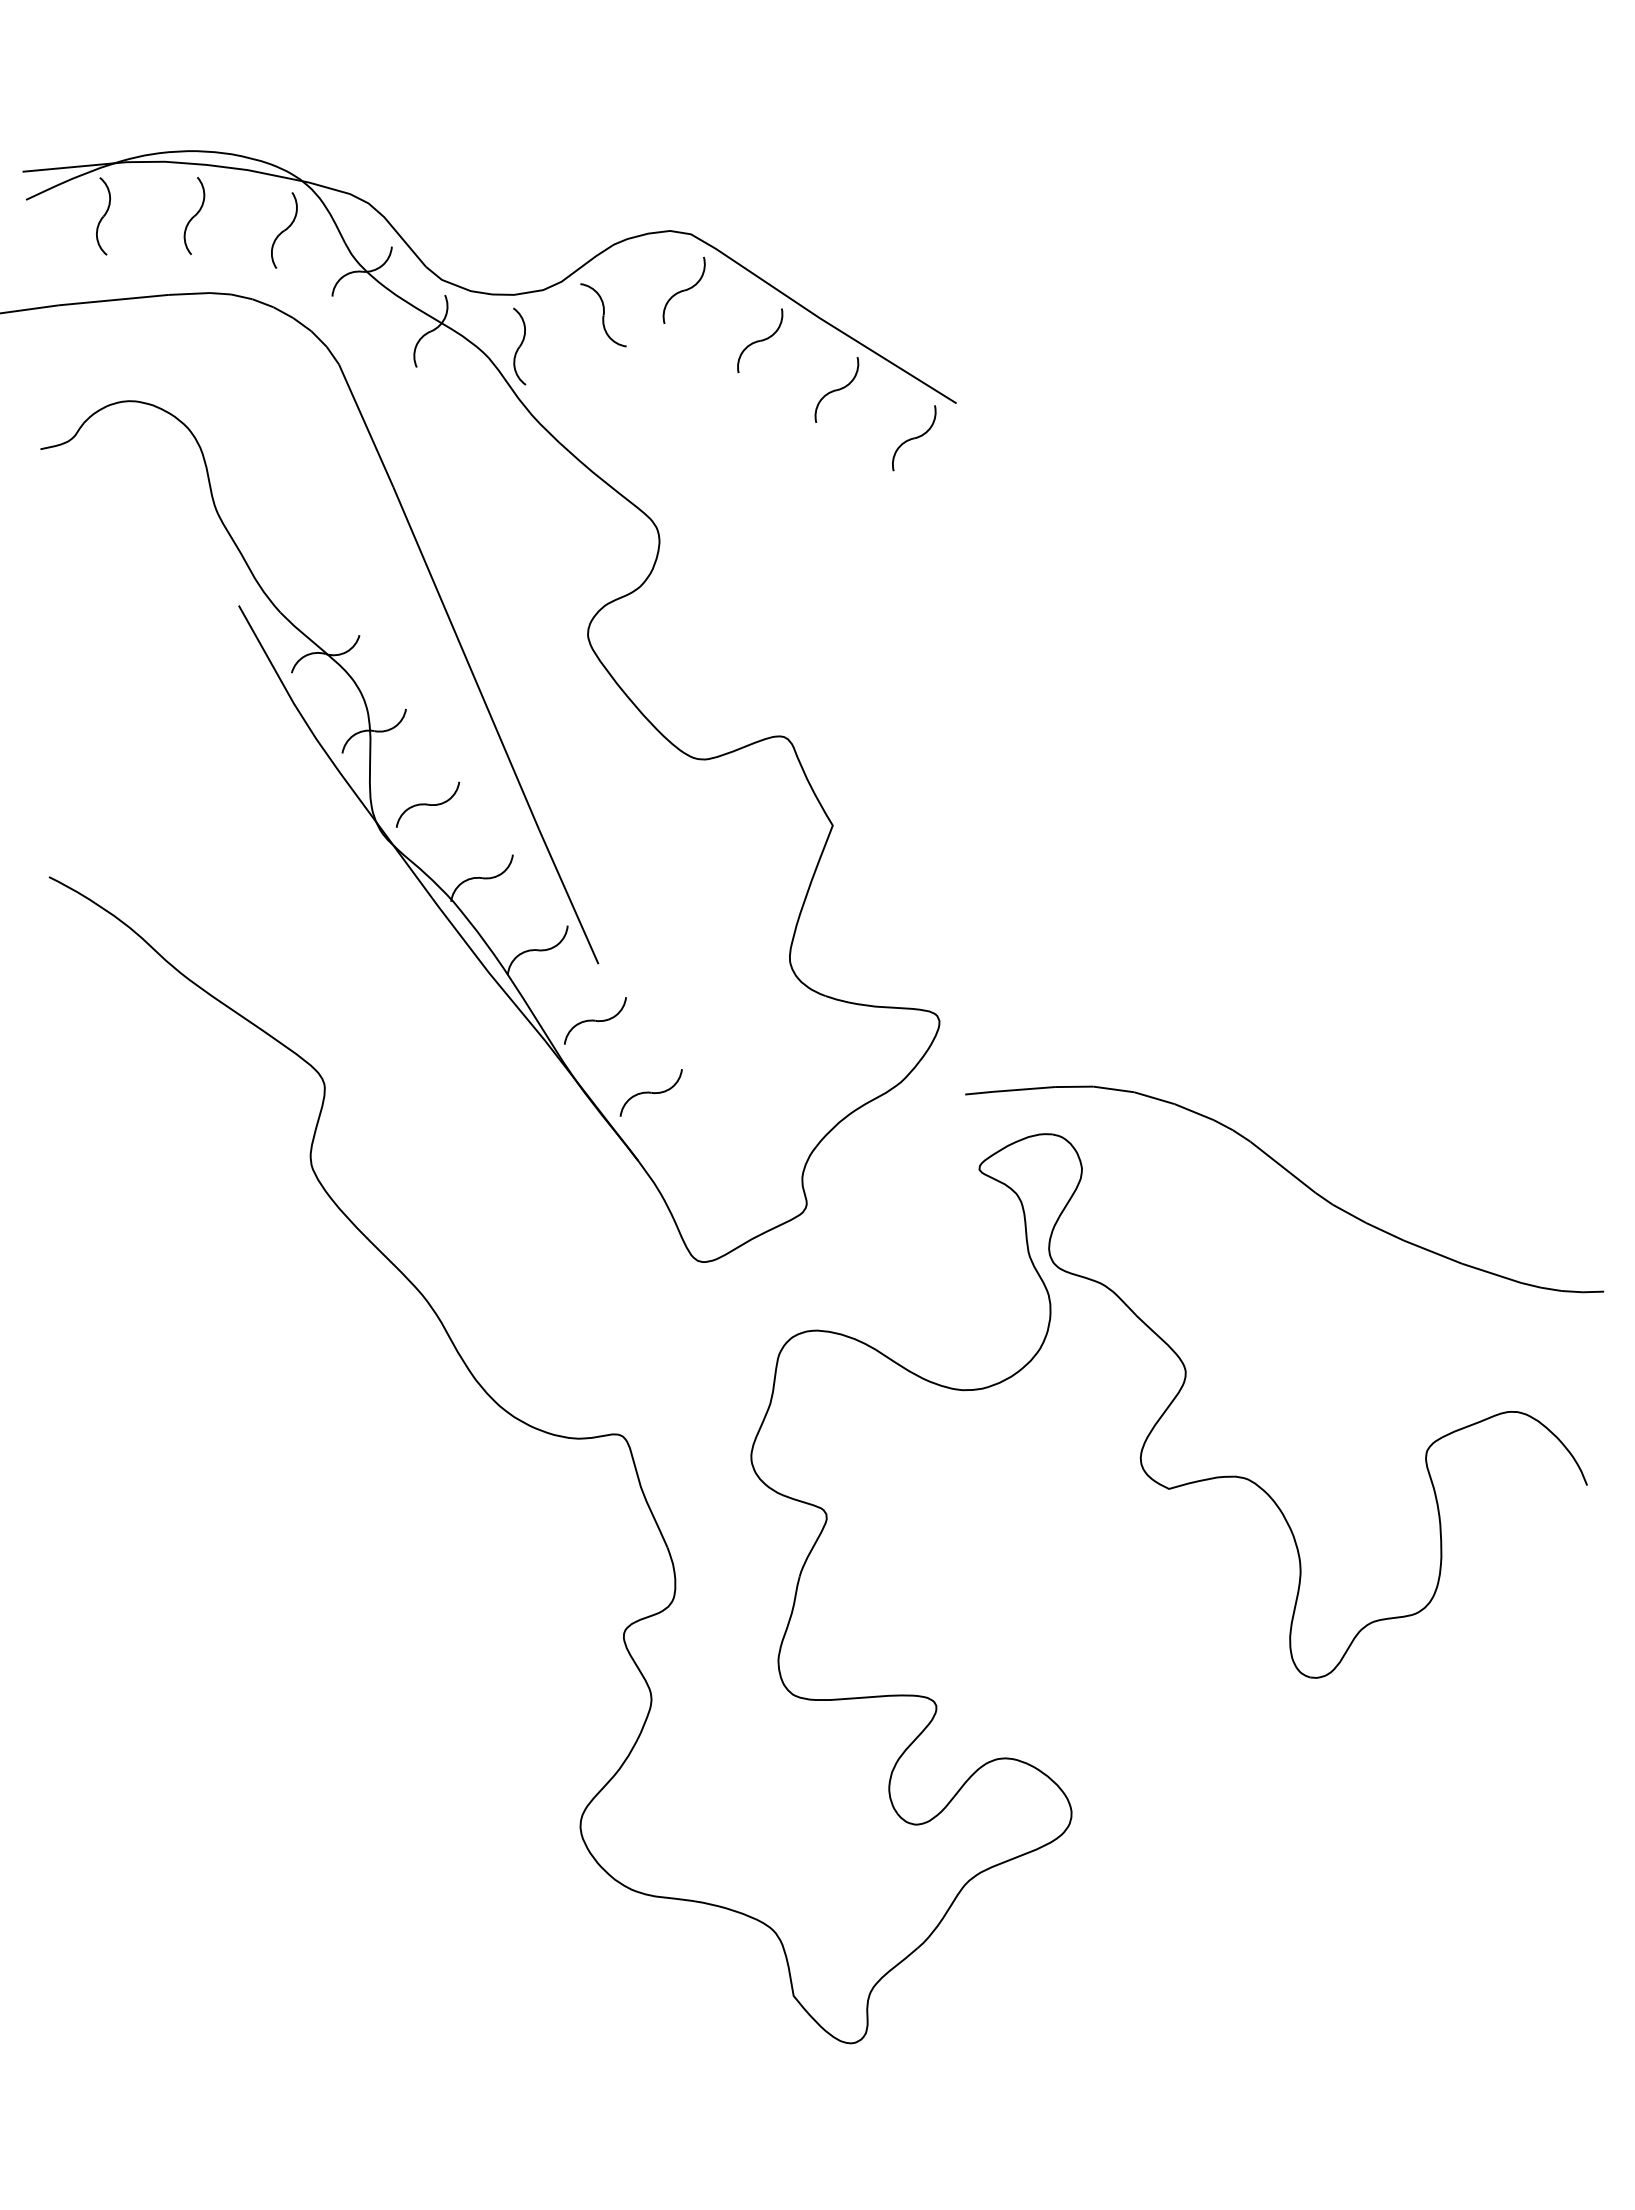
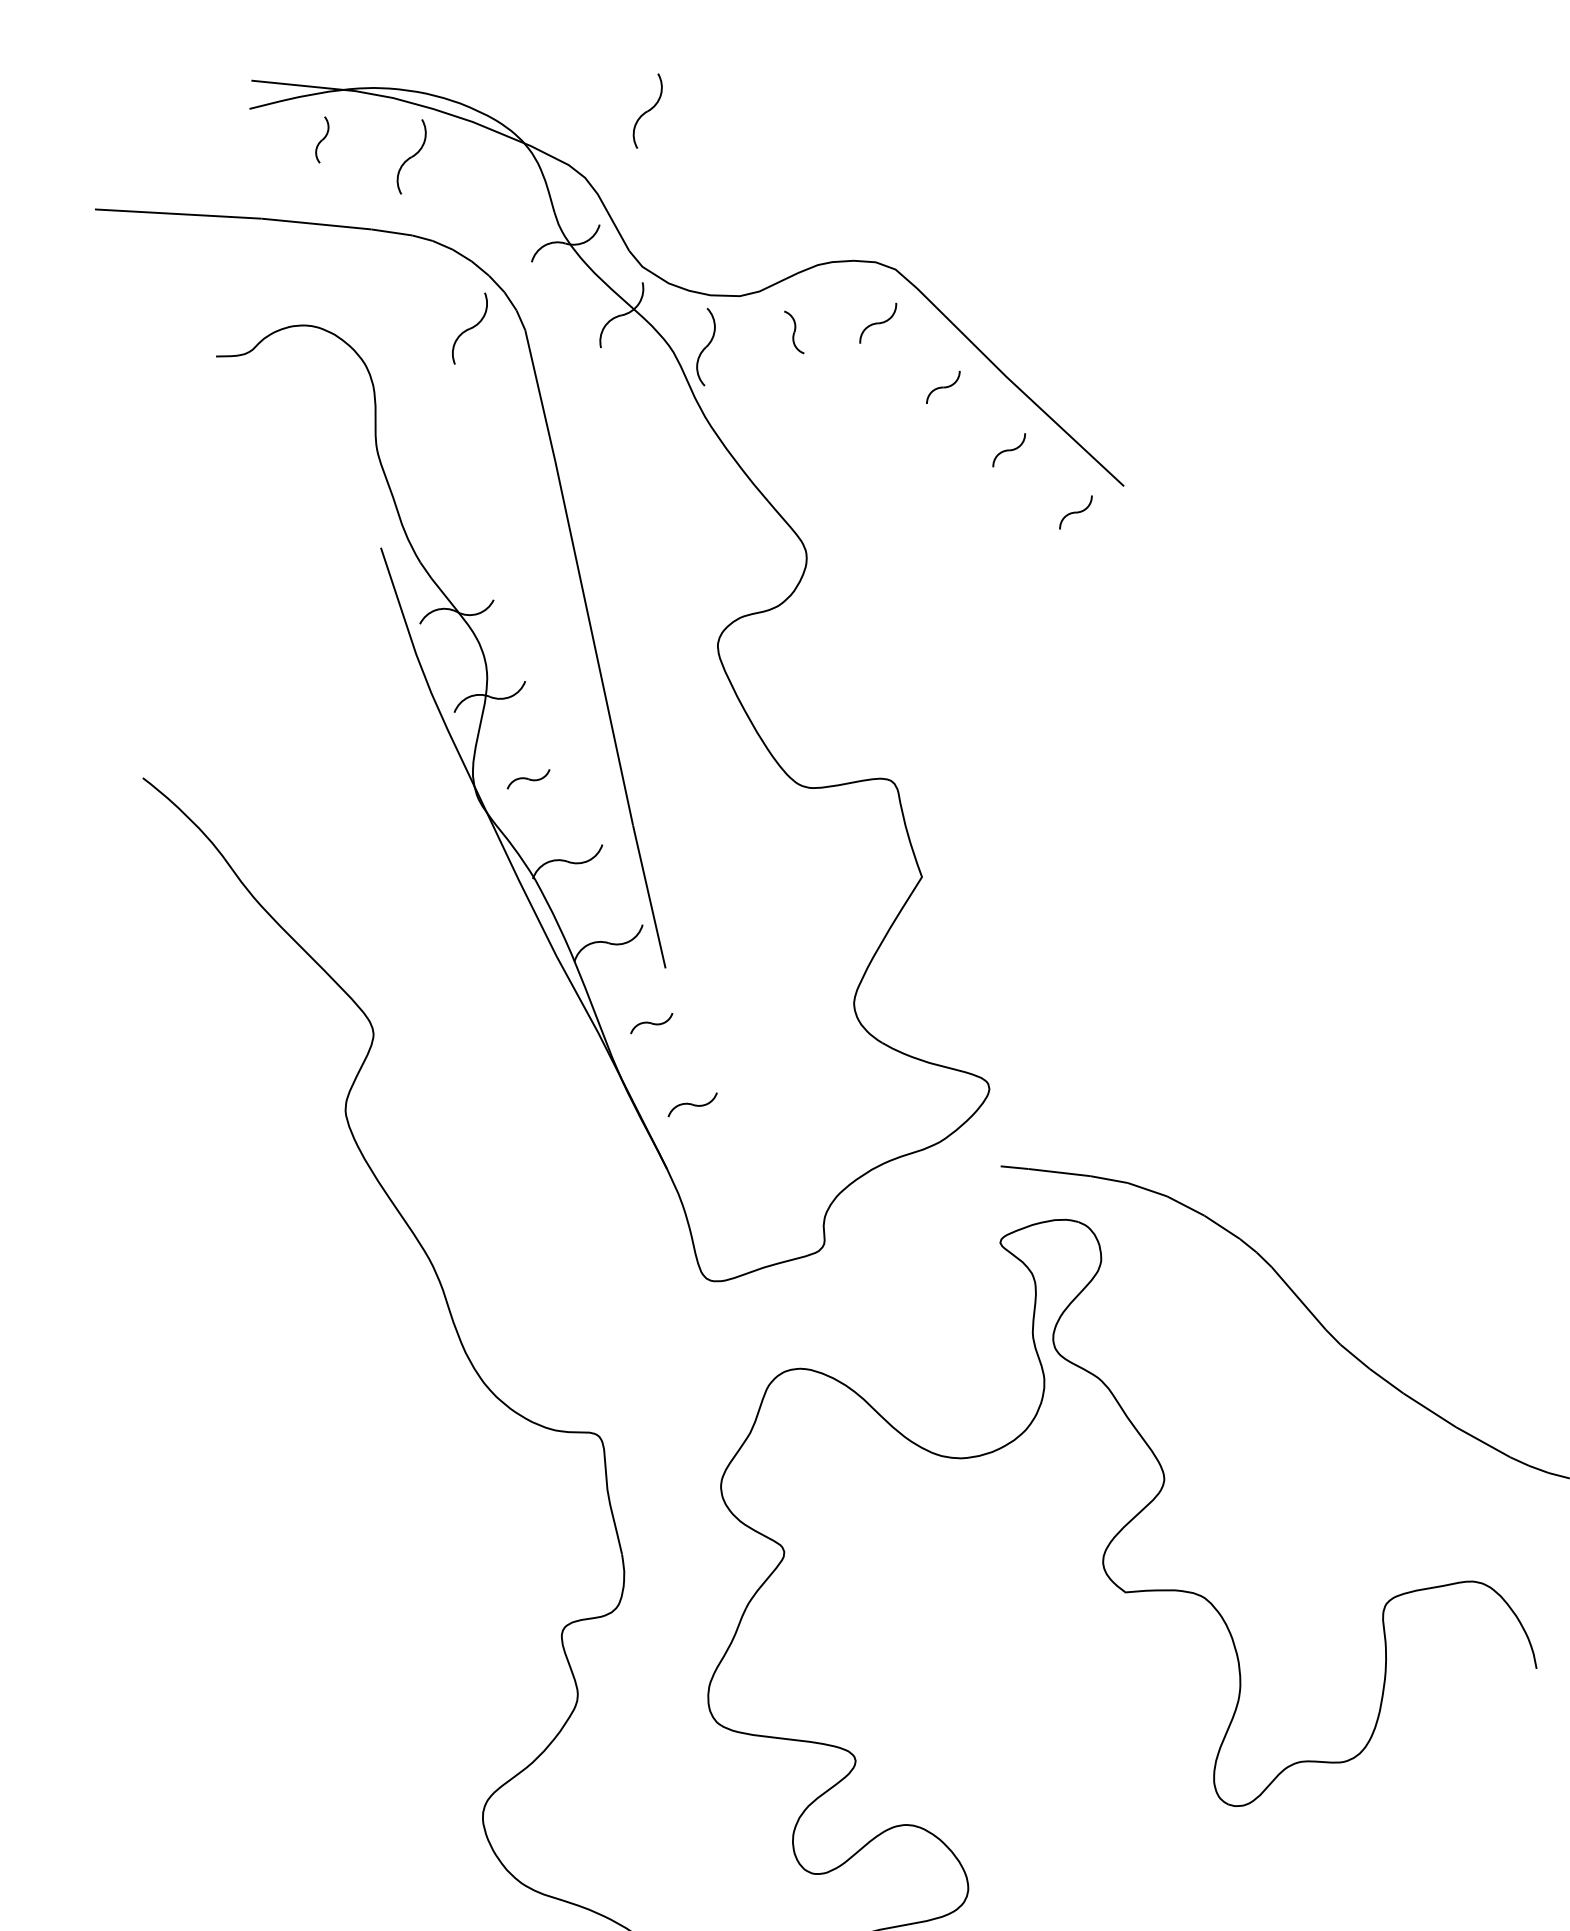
part: (417, 125) -> (647, 110), added
part: (103, 216) -> (322, 140), size x0.6
part: (284, 230) -> (470, 328), moved
part: (683, 289) -> (877, 322), size x0.7
part: (603, 315) -> (794, 332), size x0.6
part: (760, 340) -> (943, 387), size x0.6
part: (836, 389) -> (1008, 449), size x0.6
part: (914, 438) -> (1076, 512), size x0.6
part: (427, 804) -> (528, 779), size x0.6
part: (595, 1020) -> (651, 1023), size x0.6
part: (650, 1092) -> (692, 1104), size x0.7

